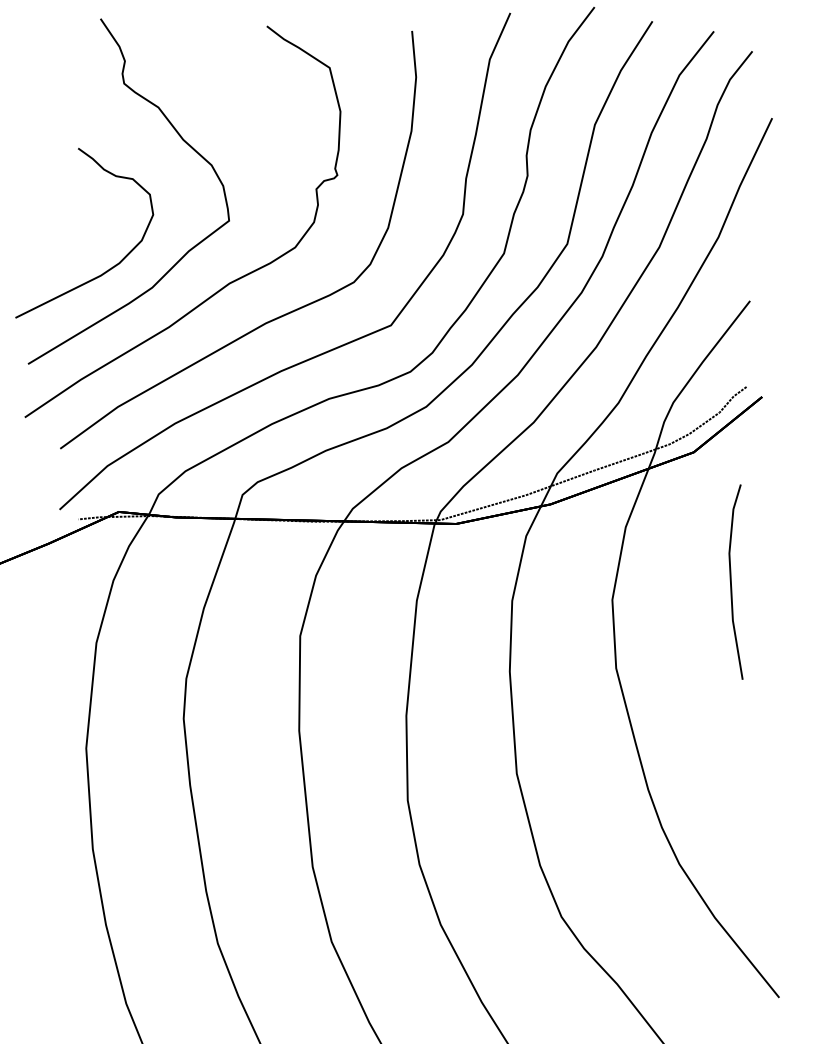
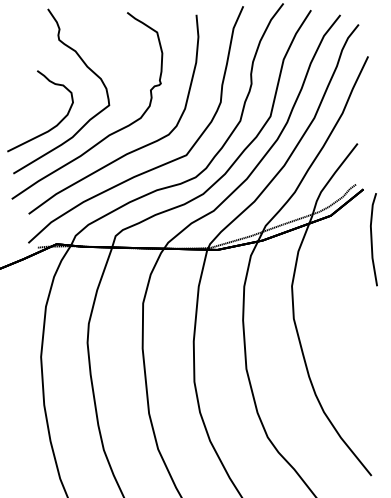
part: (735, 581) -> (373, 239), moved

